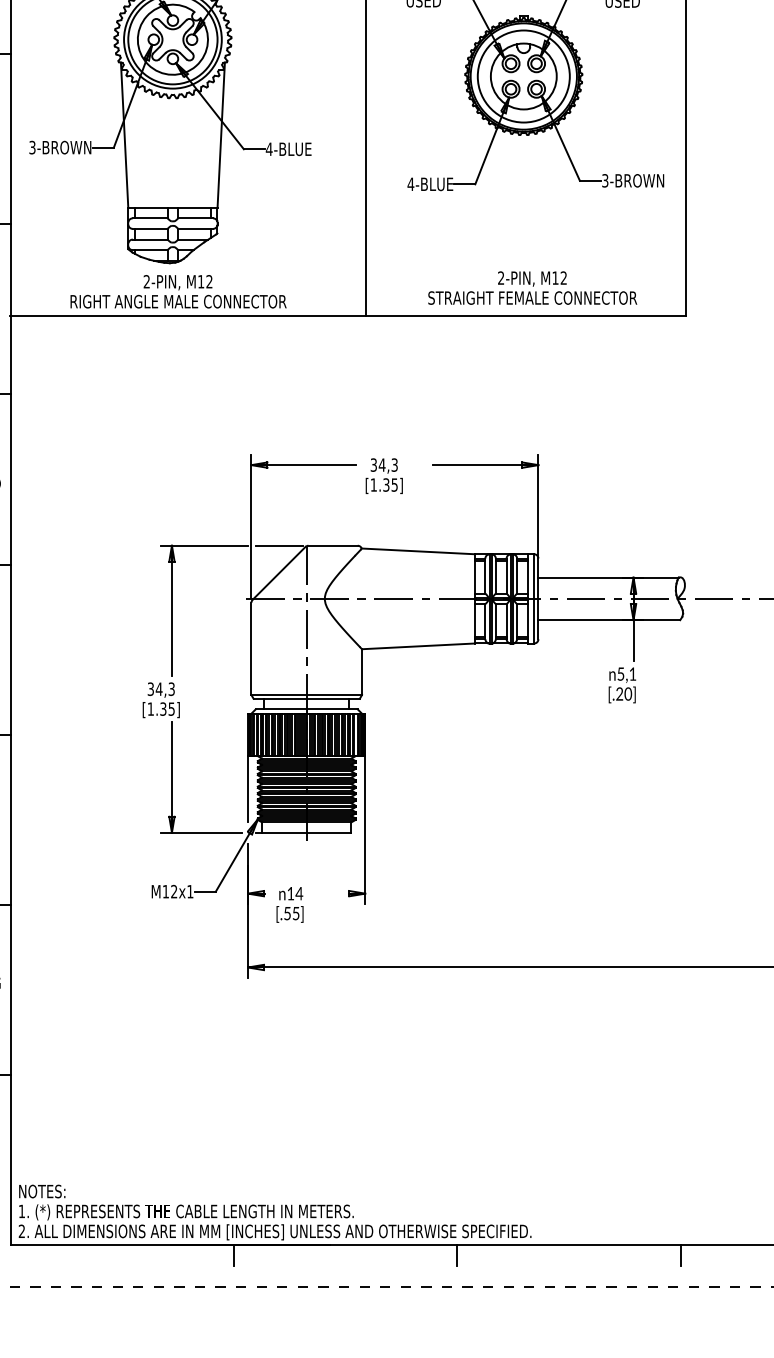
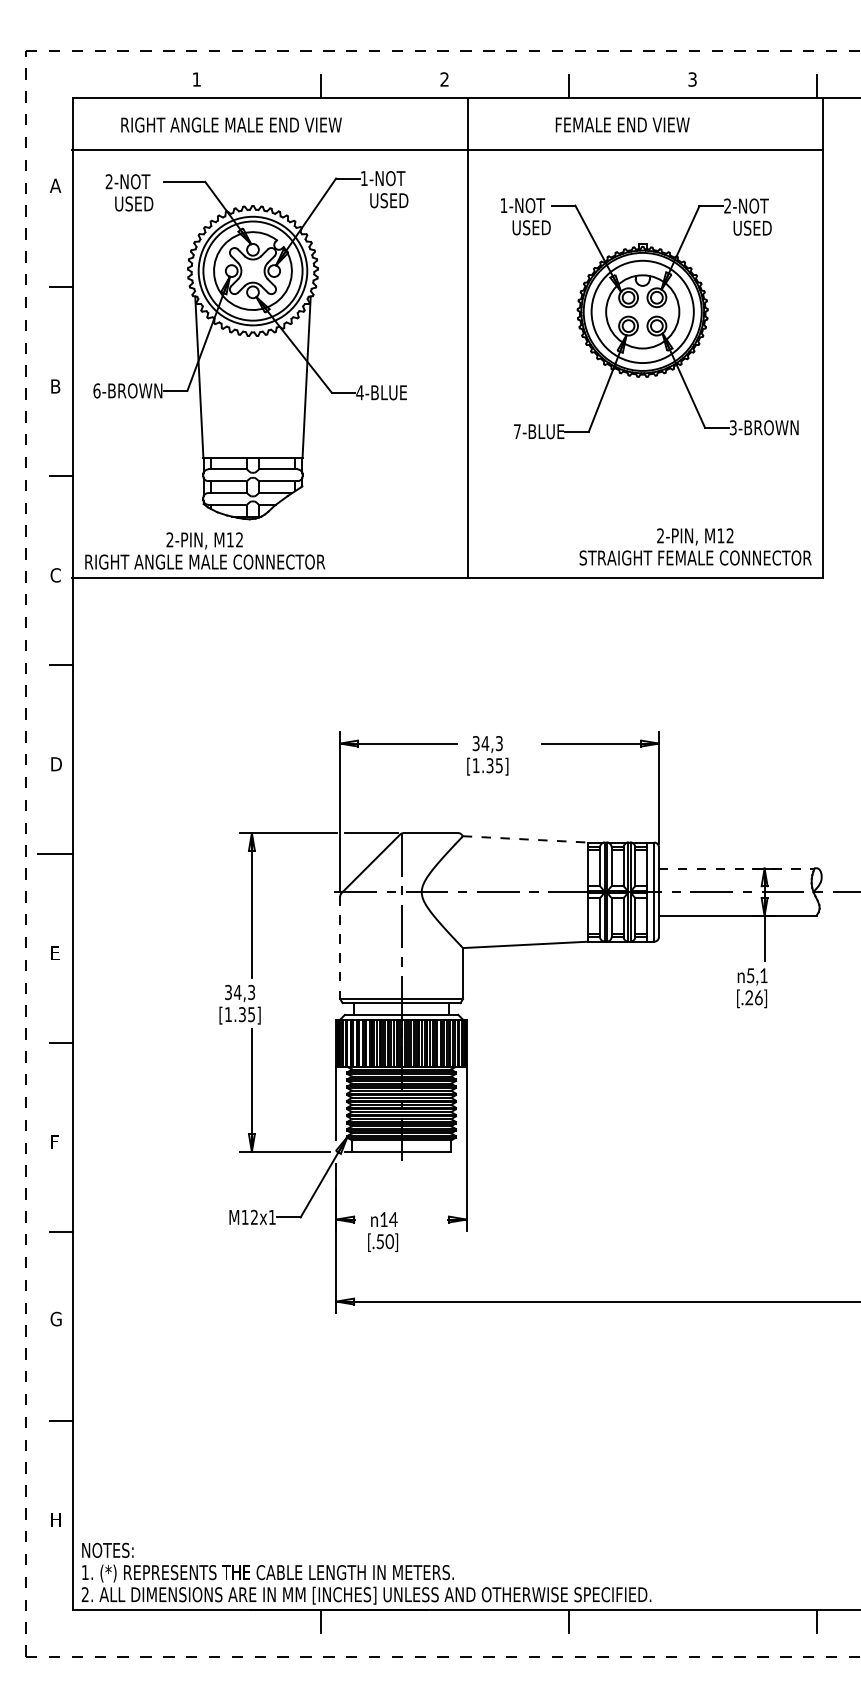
text: (32, 147) -> (96, 390), 3-BROWN -> 6-BROWN
text: (411, 184) -> (517, 431), 4-BLUE -> 7-BLUE
text: (532, 287) -> (695, 546), moved
text: (178, 291) -> (205, 550), moved
line: (418, 551) -> (525, 839), solid -> dashed
line: (608, 577) -> (736, 868), solid -> dashed
line: (251, 649) -> (340, 948), solid -> dashed
text: (628, 693) -> (758, 997), [.20] -> [.26]
text: (295, 913) -> (389, 1241), [.55] -> [.50]

